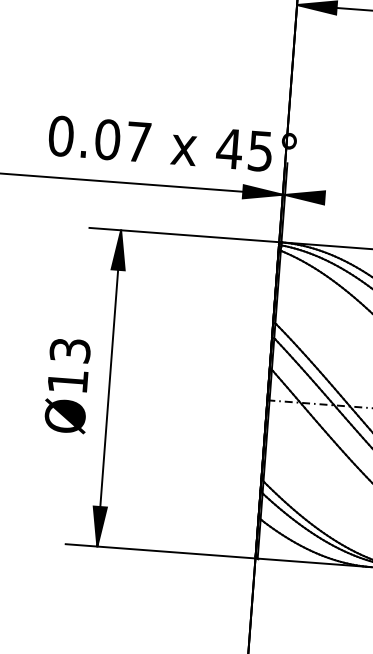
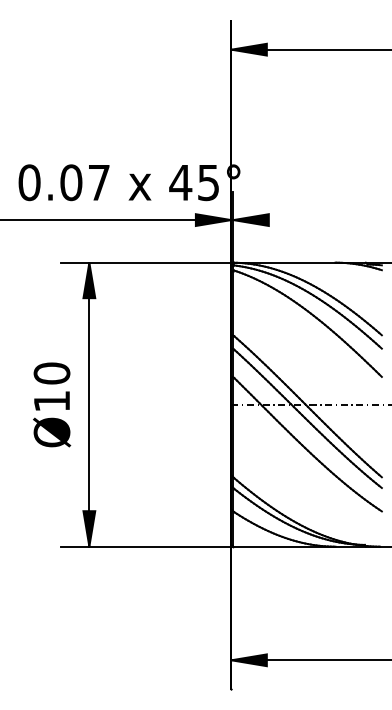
text: (69, 350) -> (51, 373), Ø13 -> Ø10

